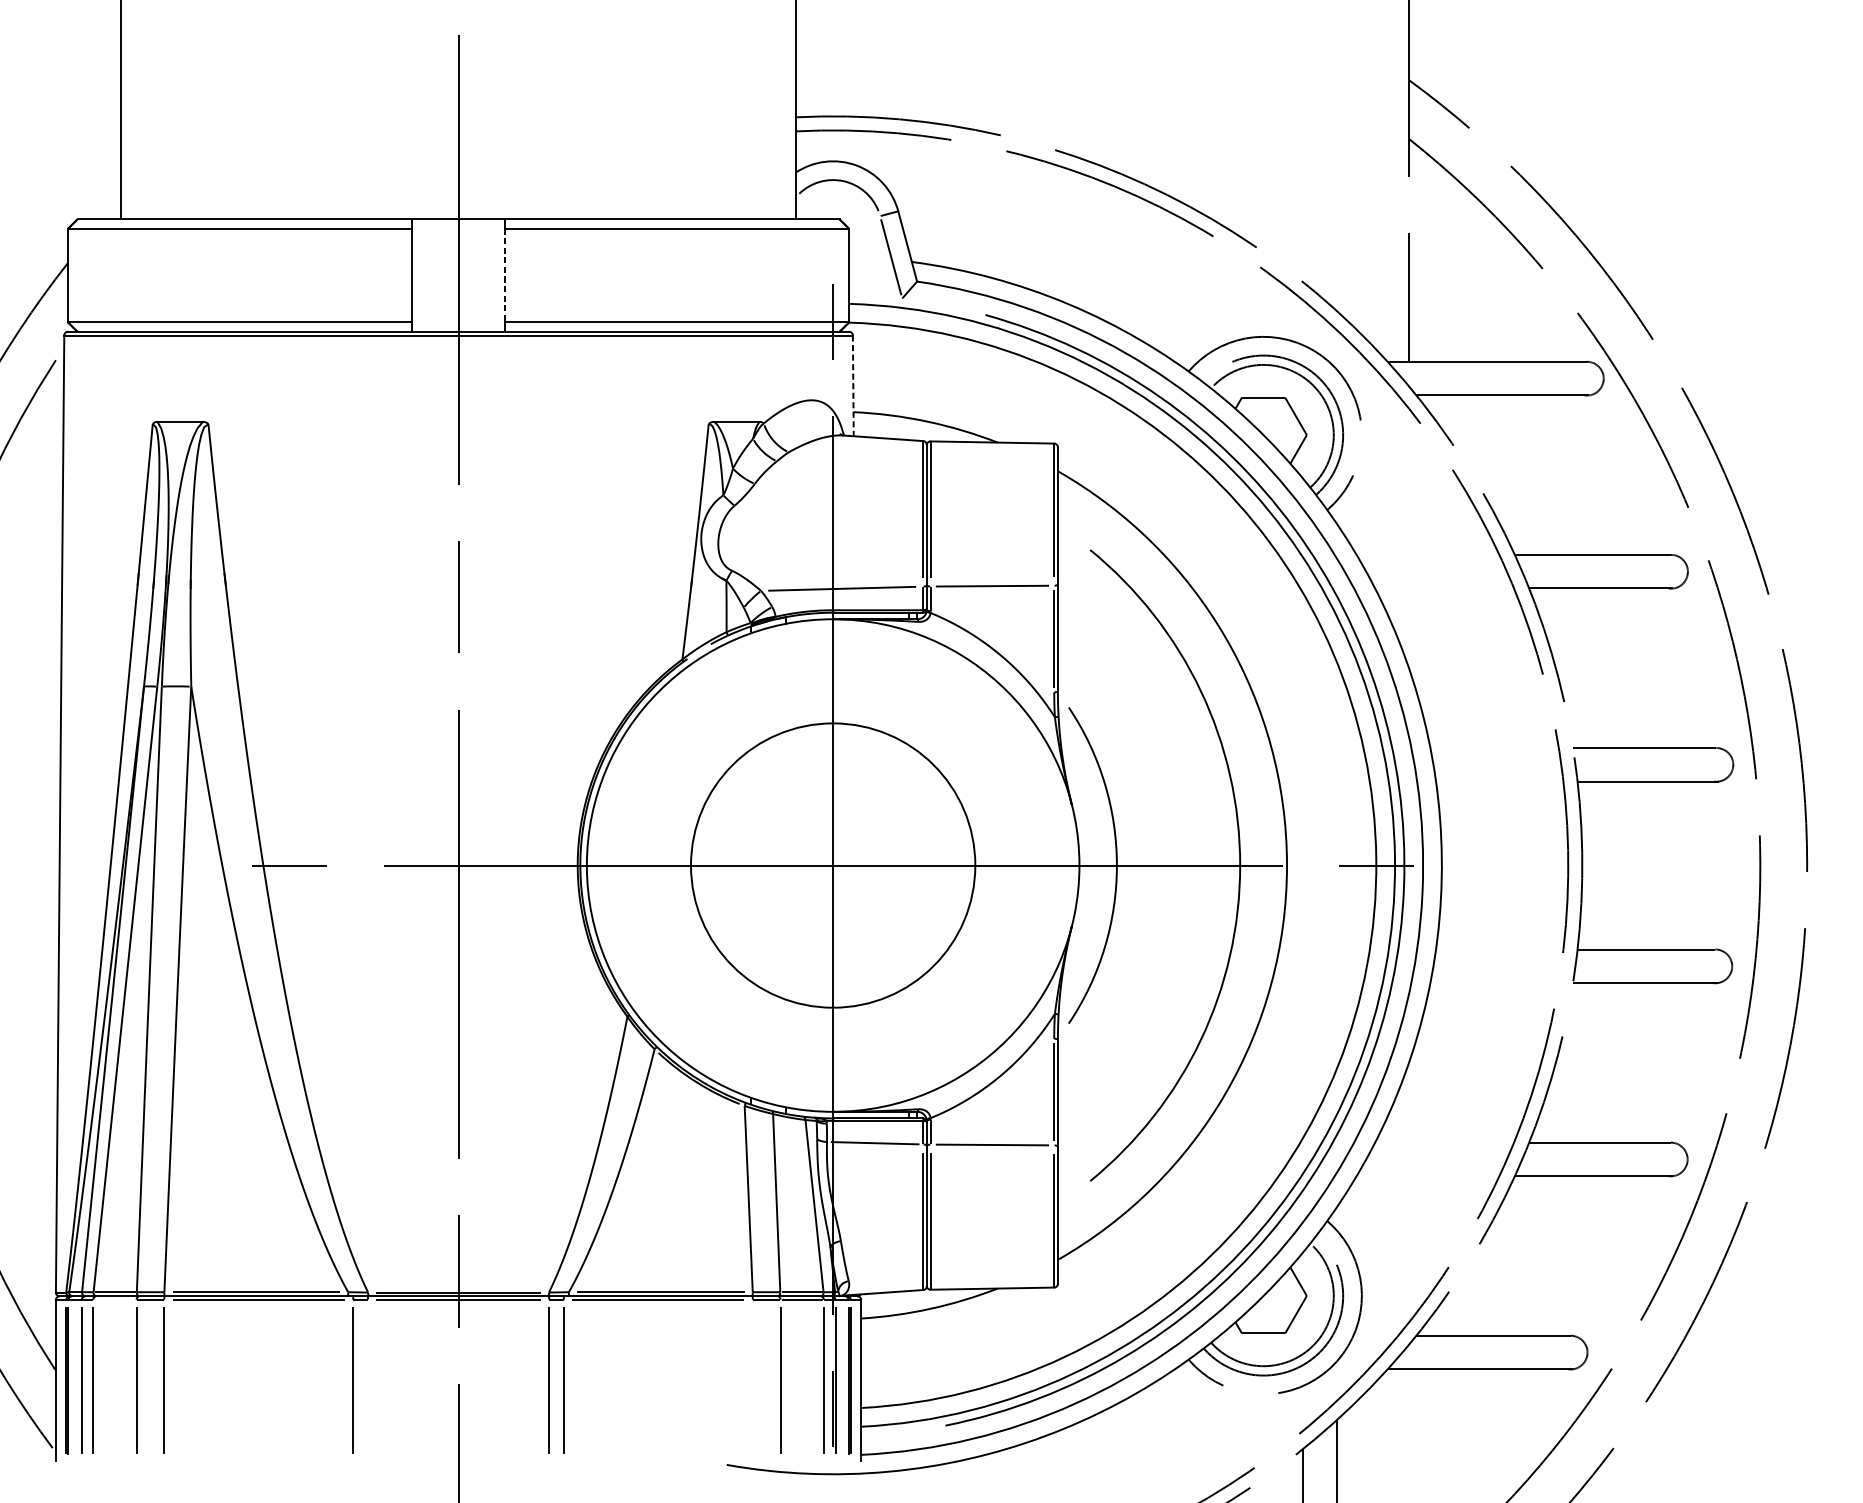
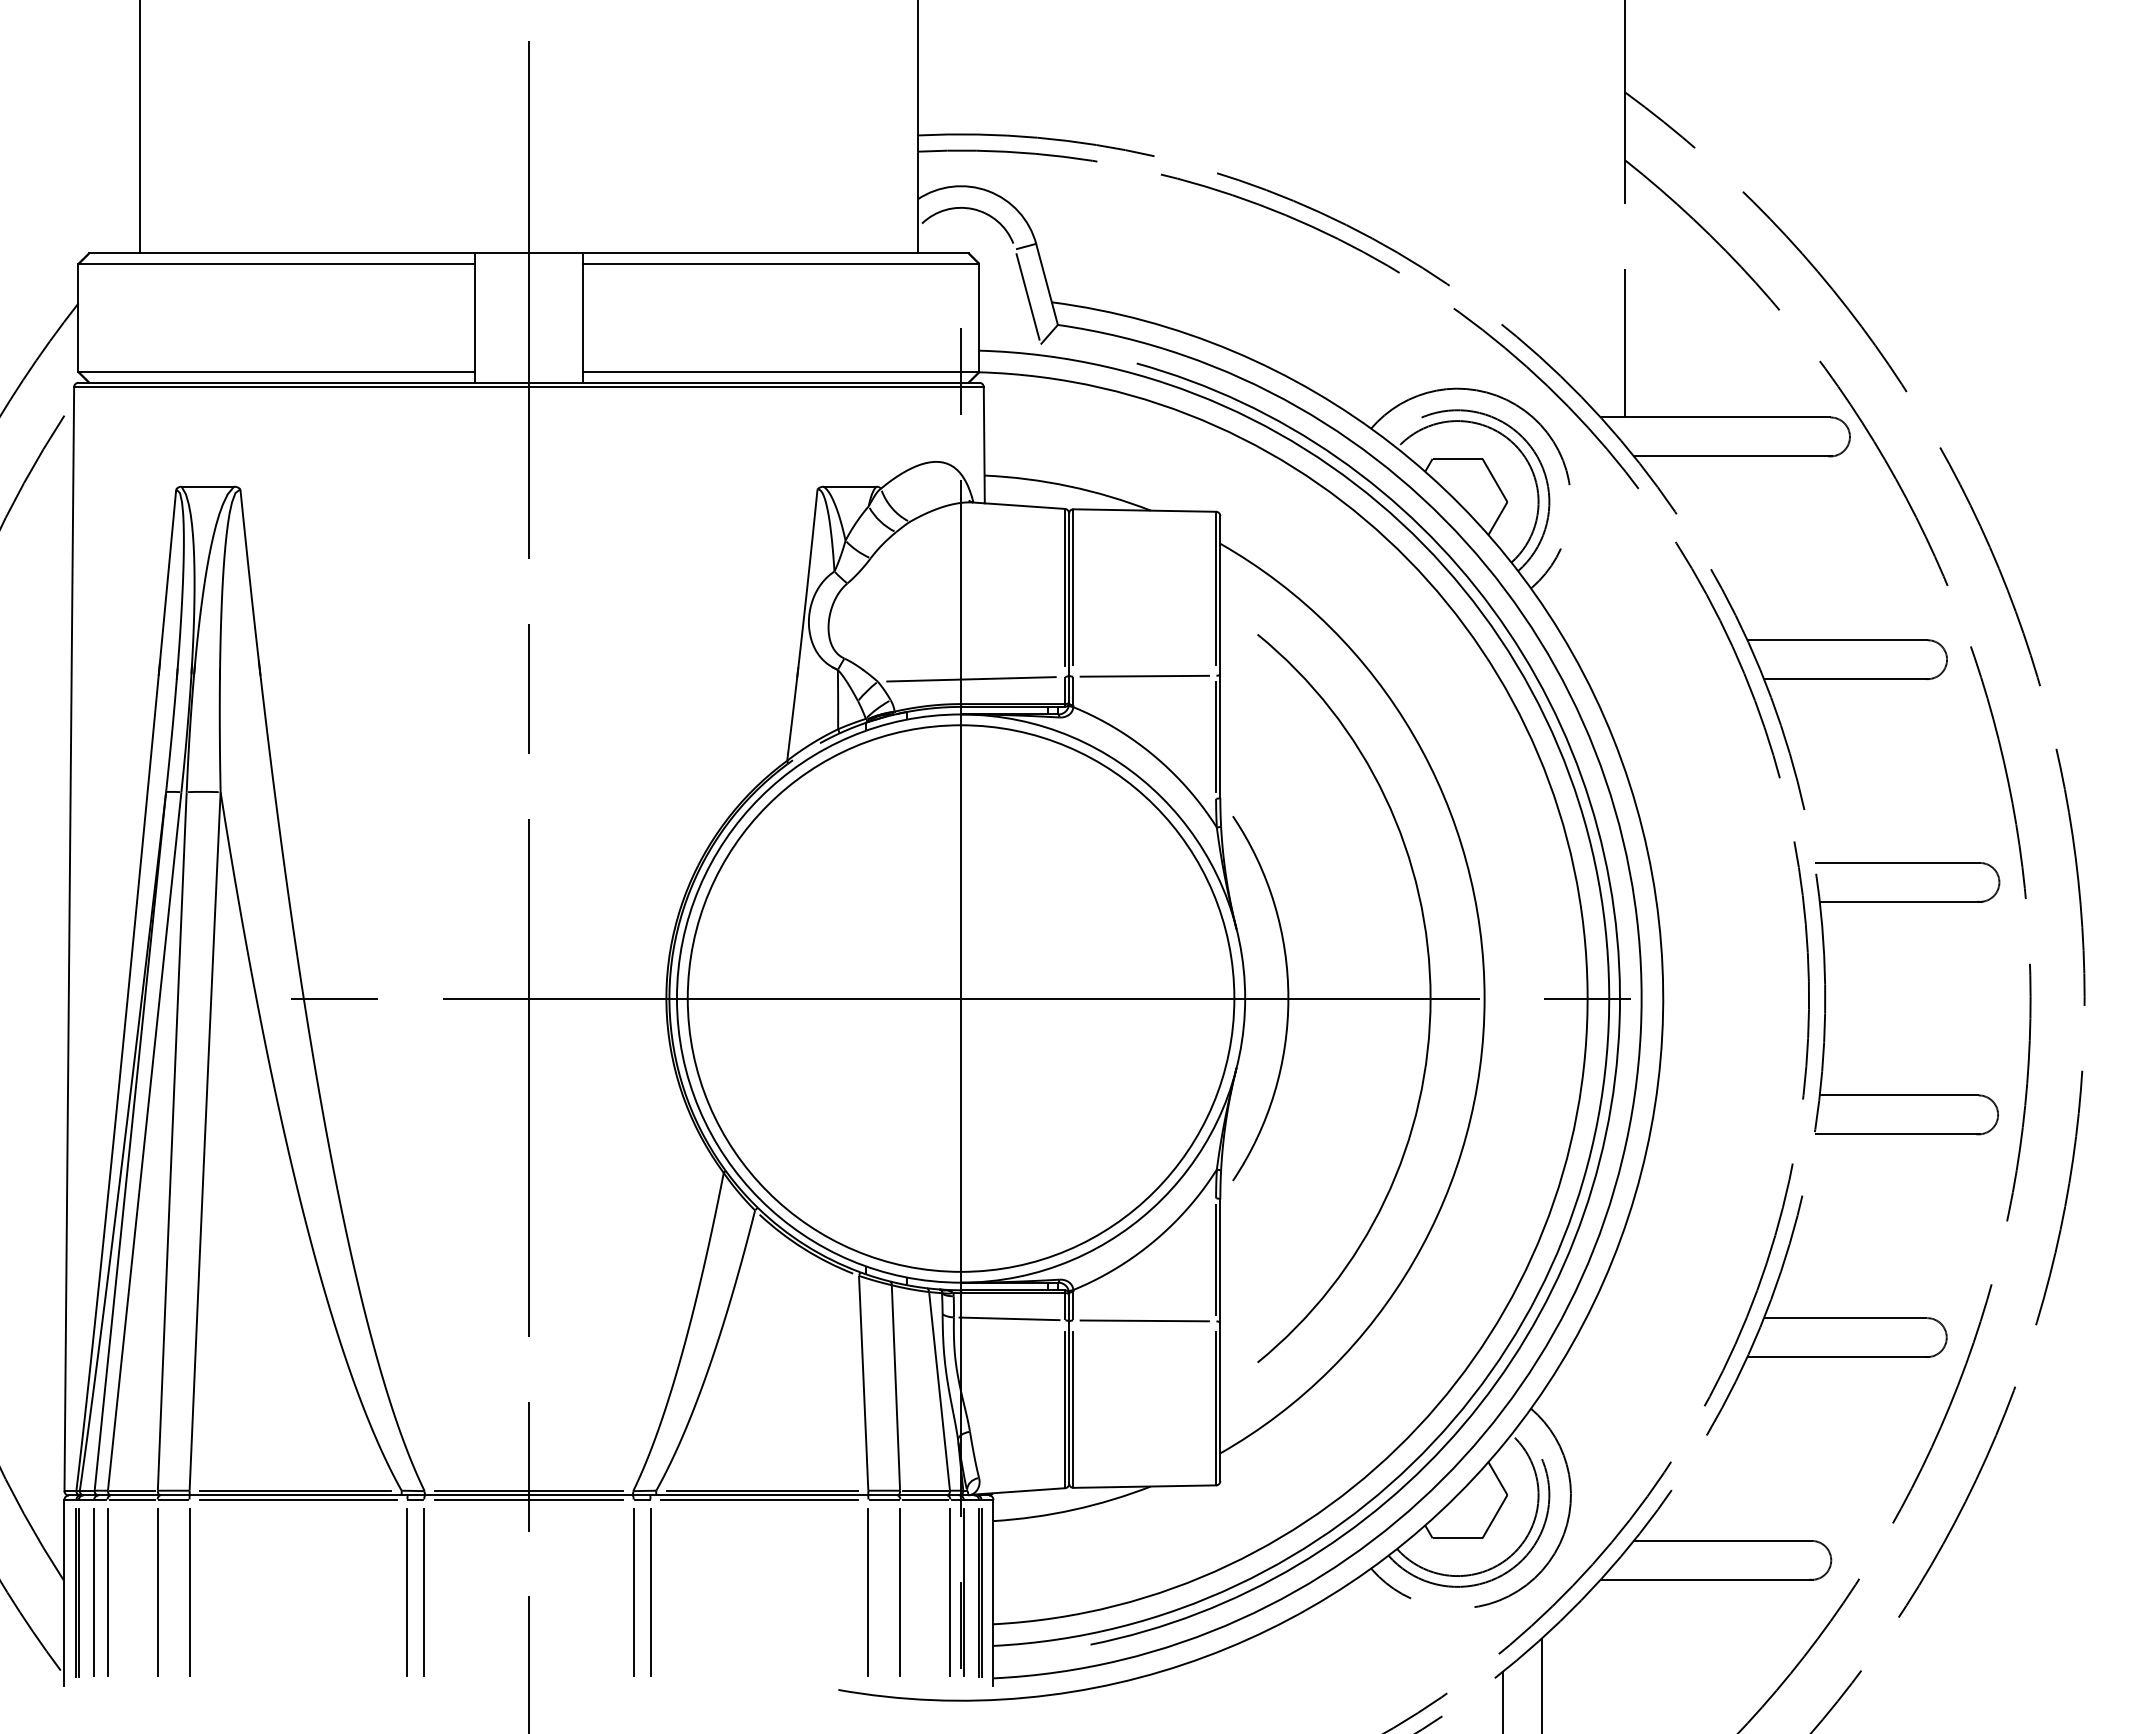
line: (504, 276) -> (582, 318), dashed -> solid
line: (853, 386) -> (984, 445), dashed -> solid
circle: (832, 865) -> (960, 998), size x1.67
line: (114, 1299) -> (131, 1499), added
line: (368, 1380) -> (424, 1592), added
line: (752, 1380) -> (868, 1592), added

